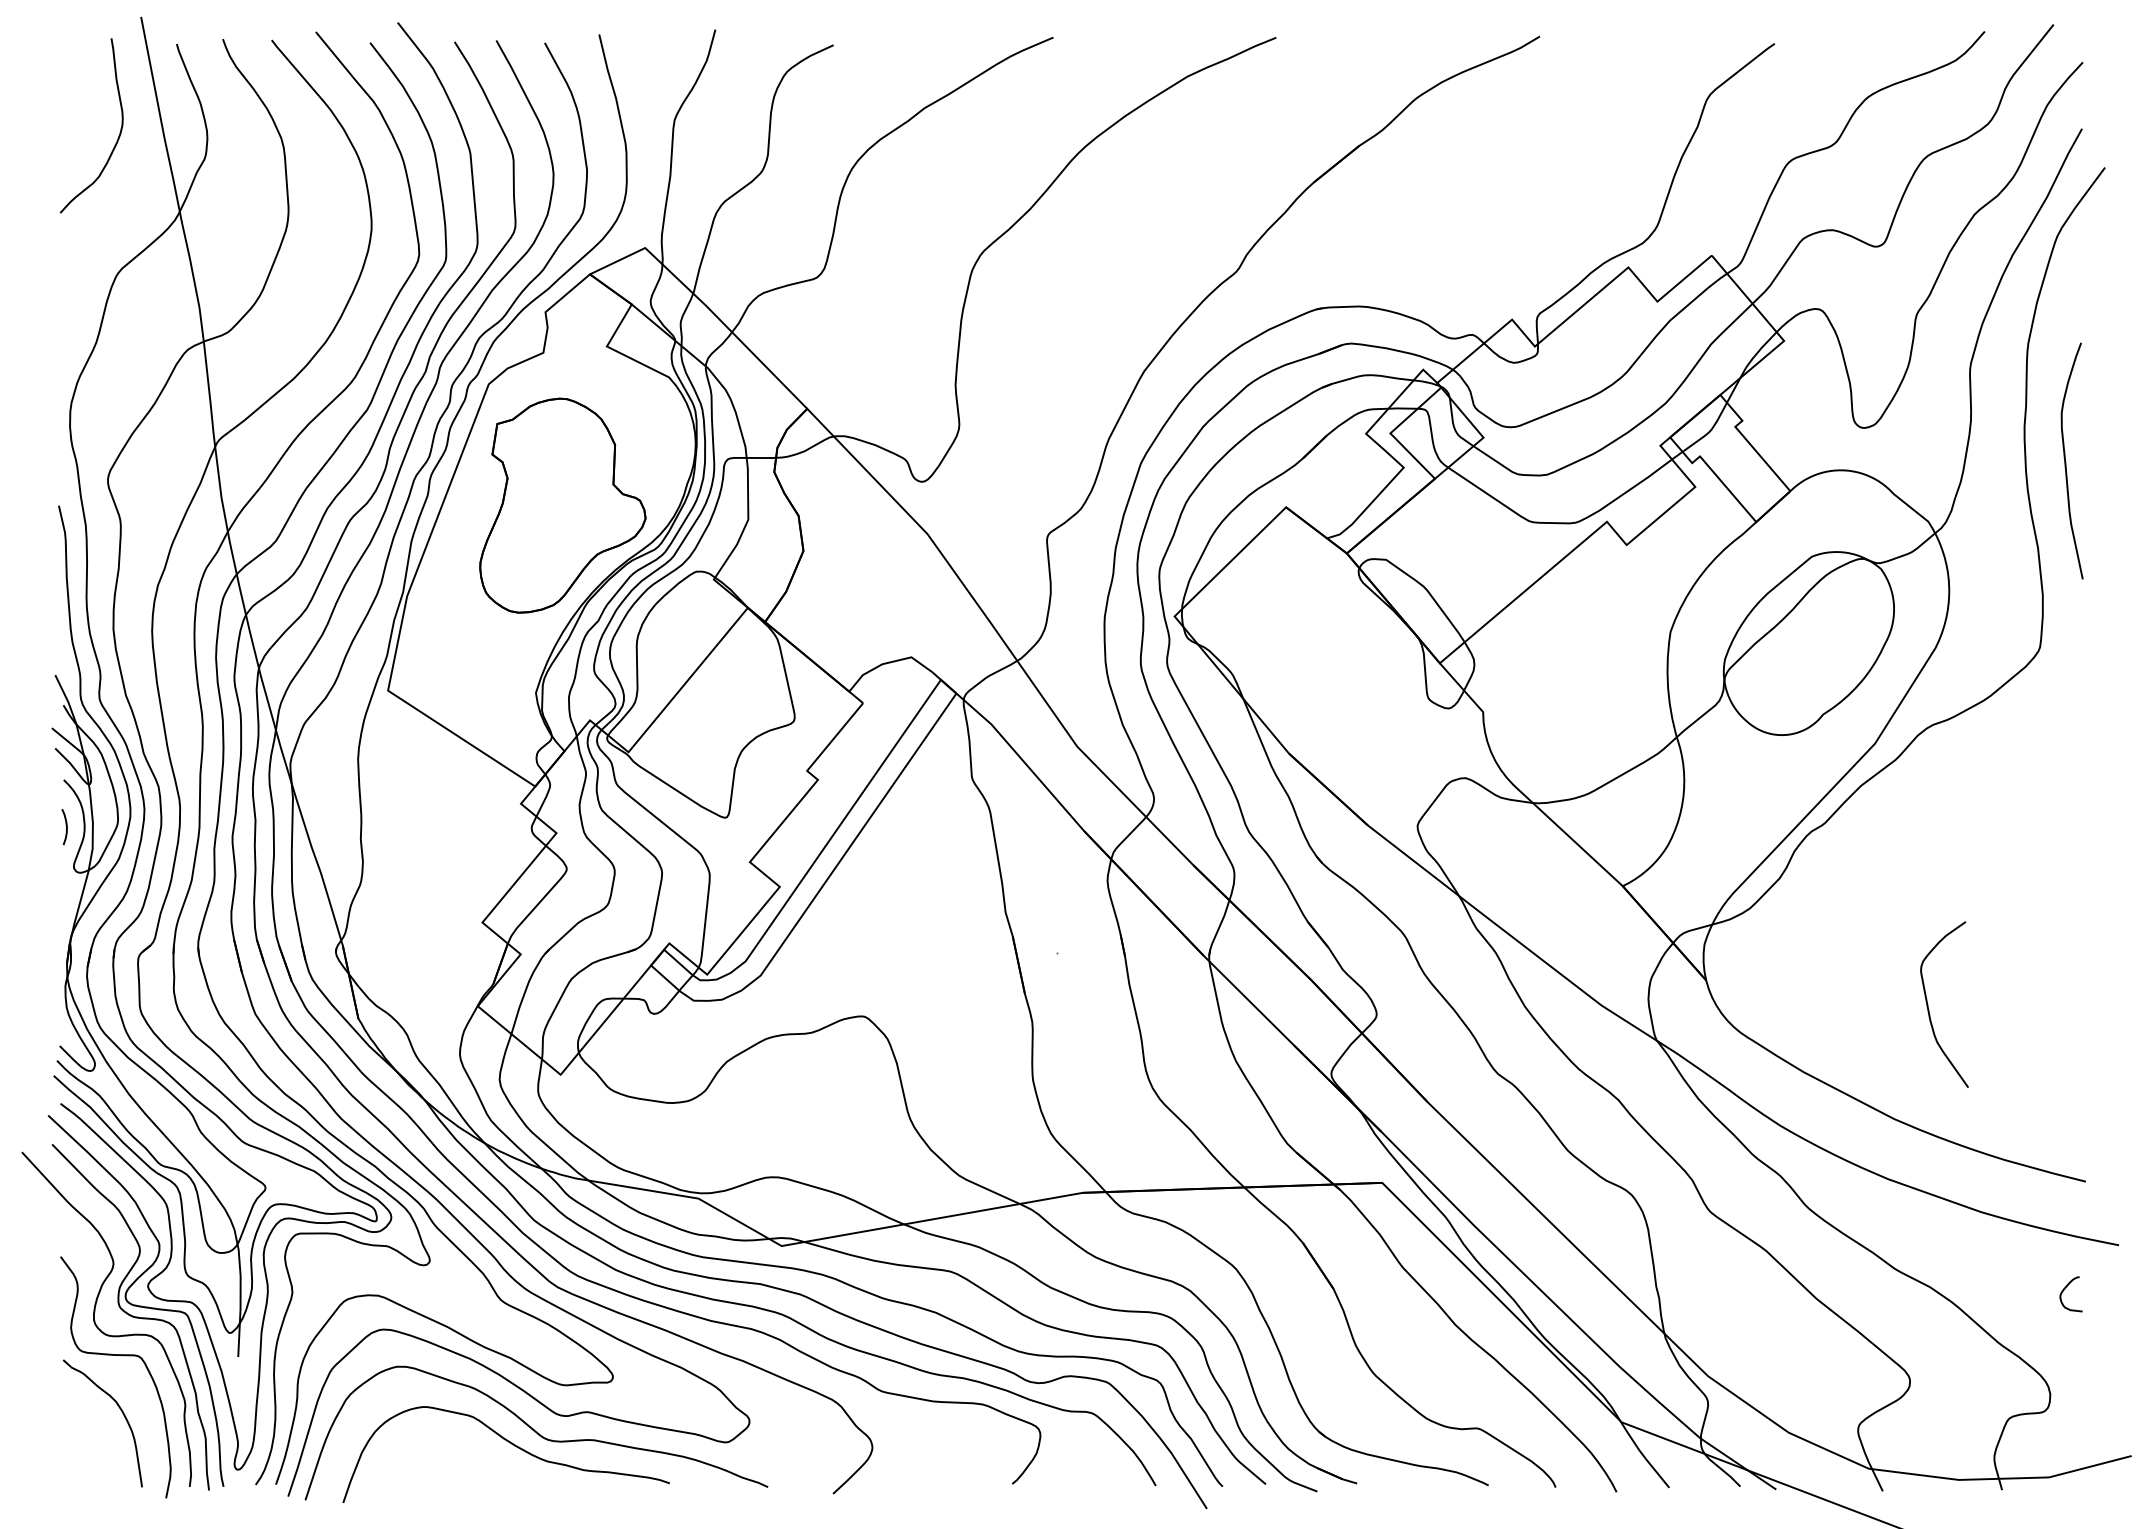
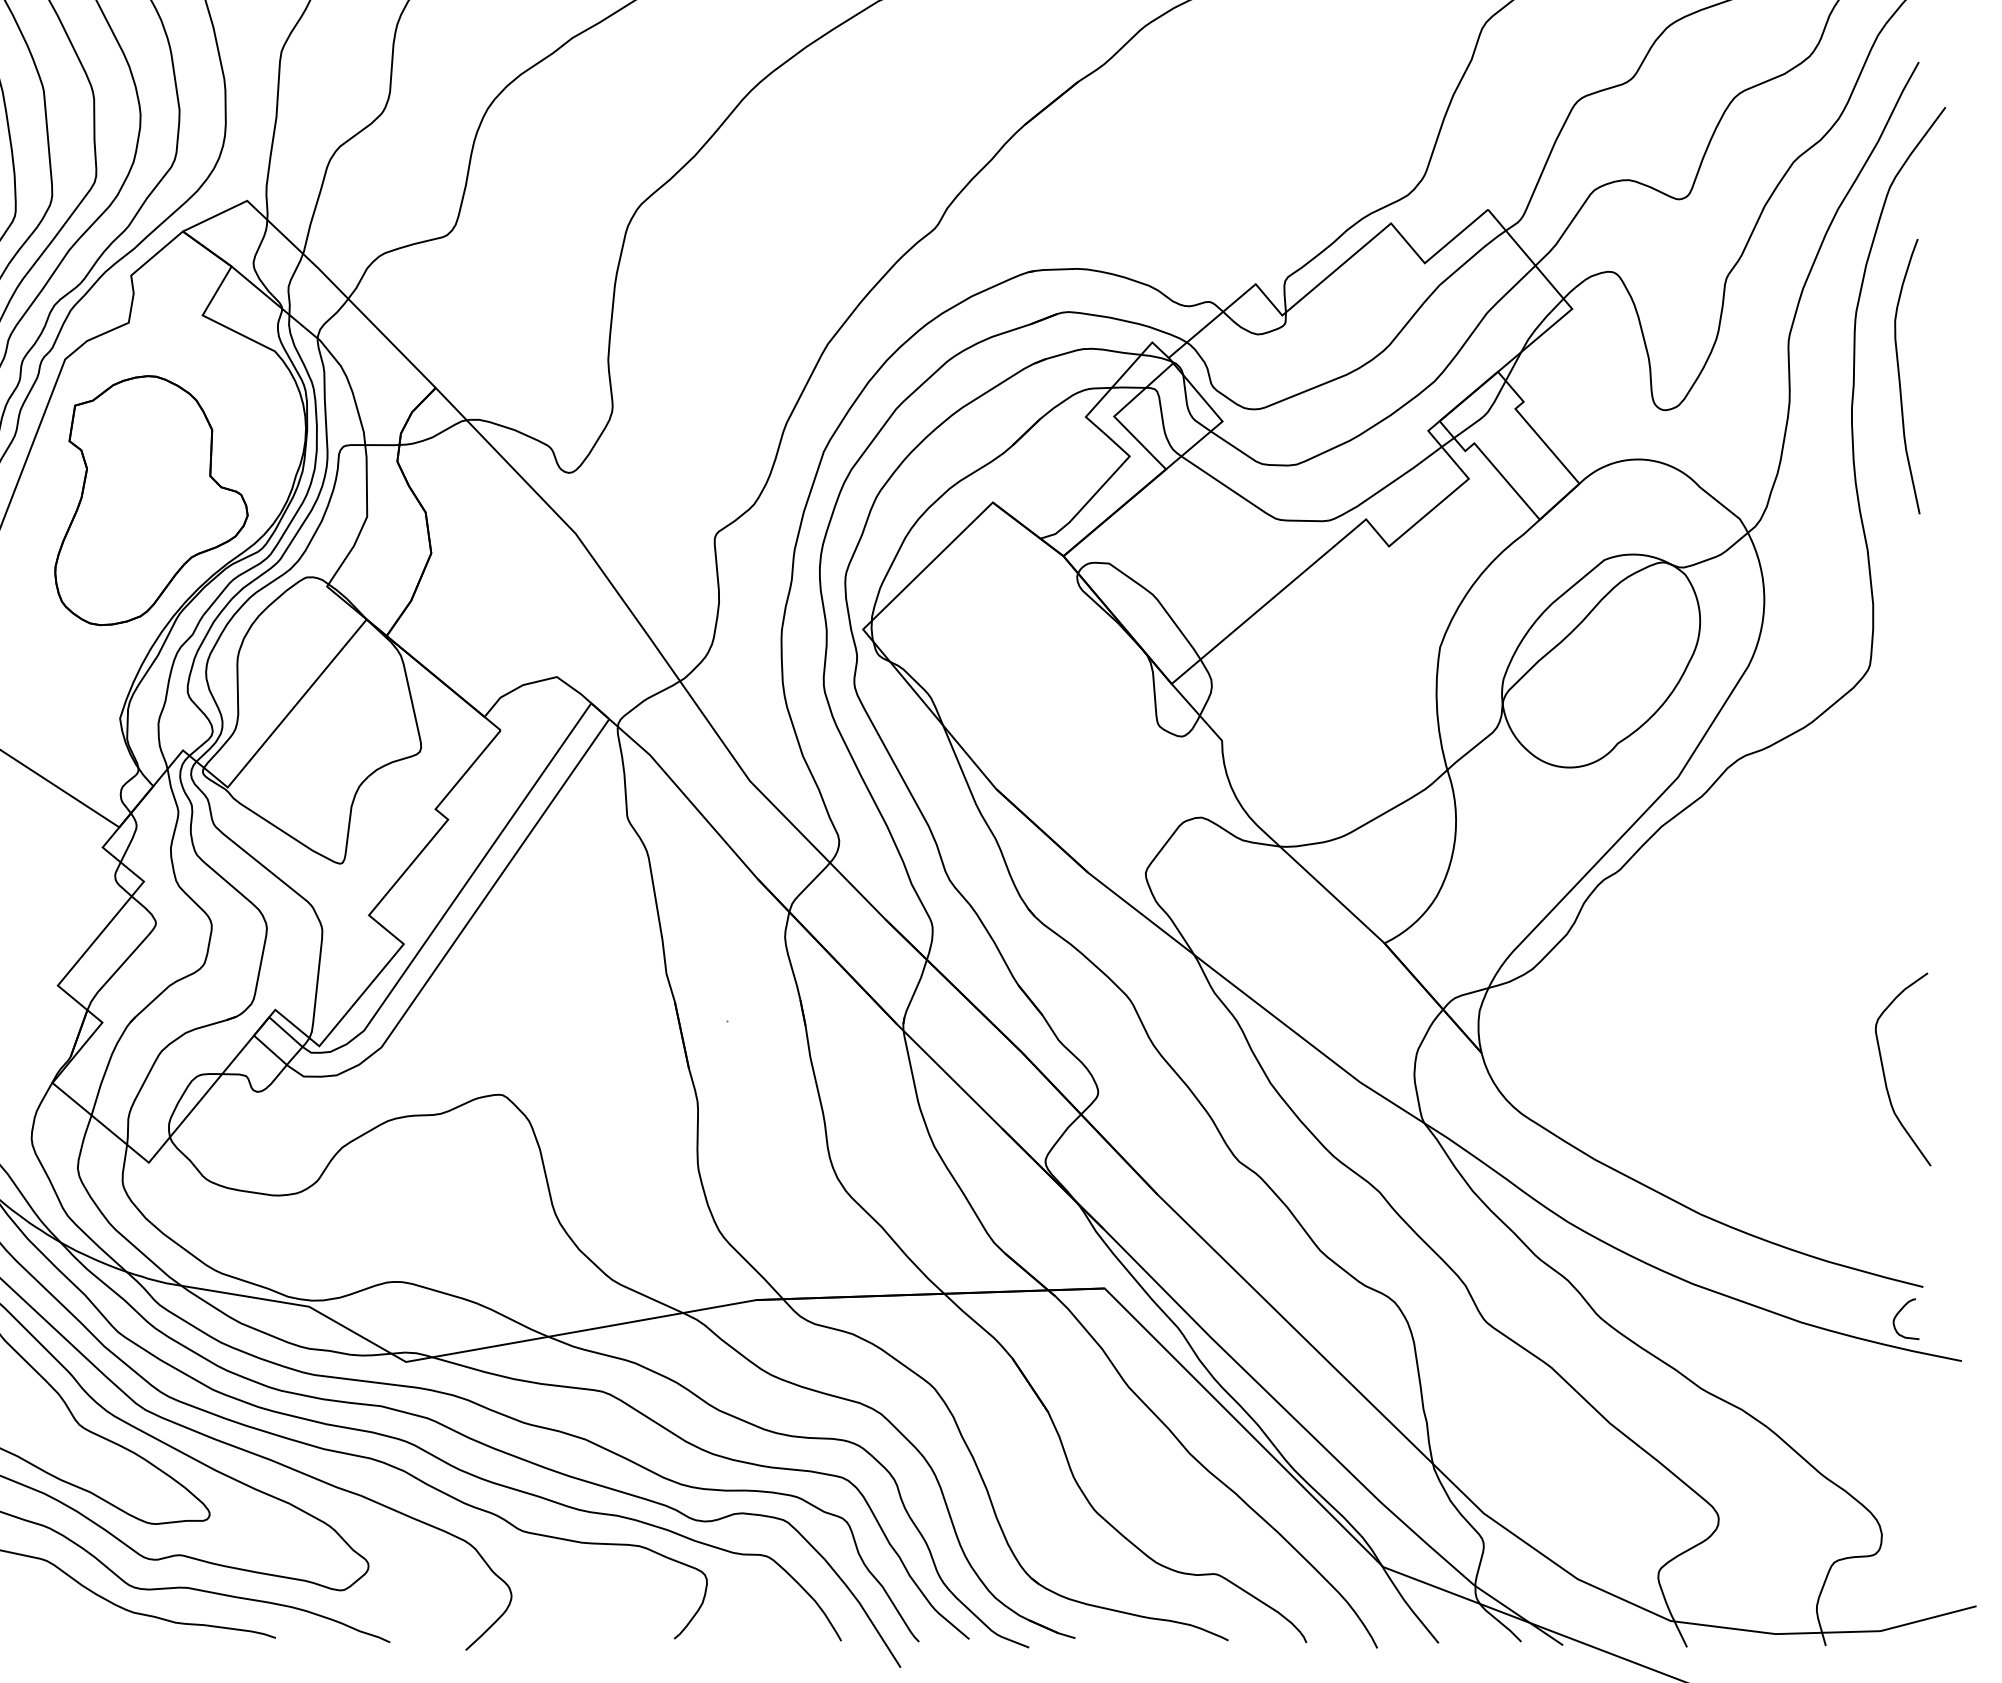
curve: (2066, 461) -> (1900, 377), moved
curve: (1929, 1009) -> (1885, 1075), moved
curve: (2065, 1289) -> (1899, 1313), moved

